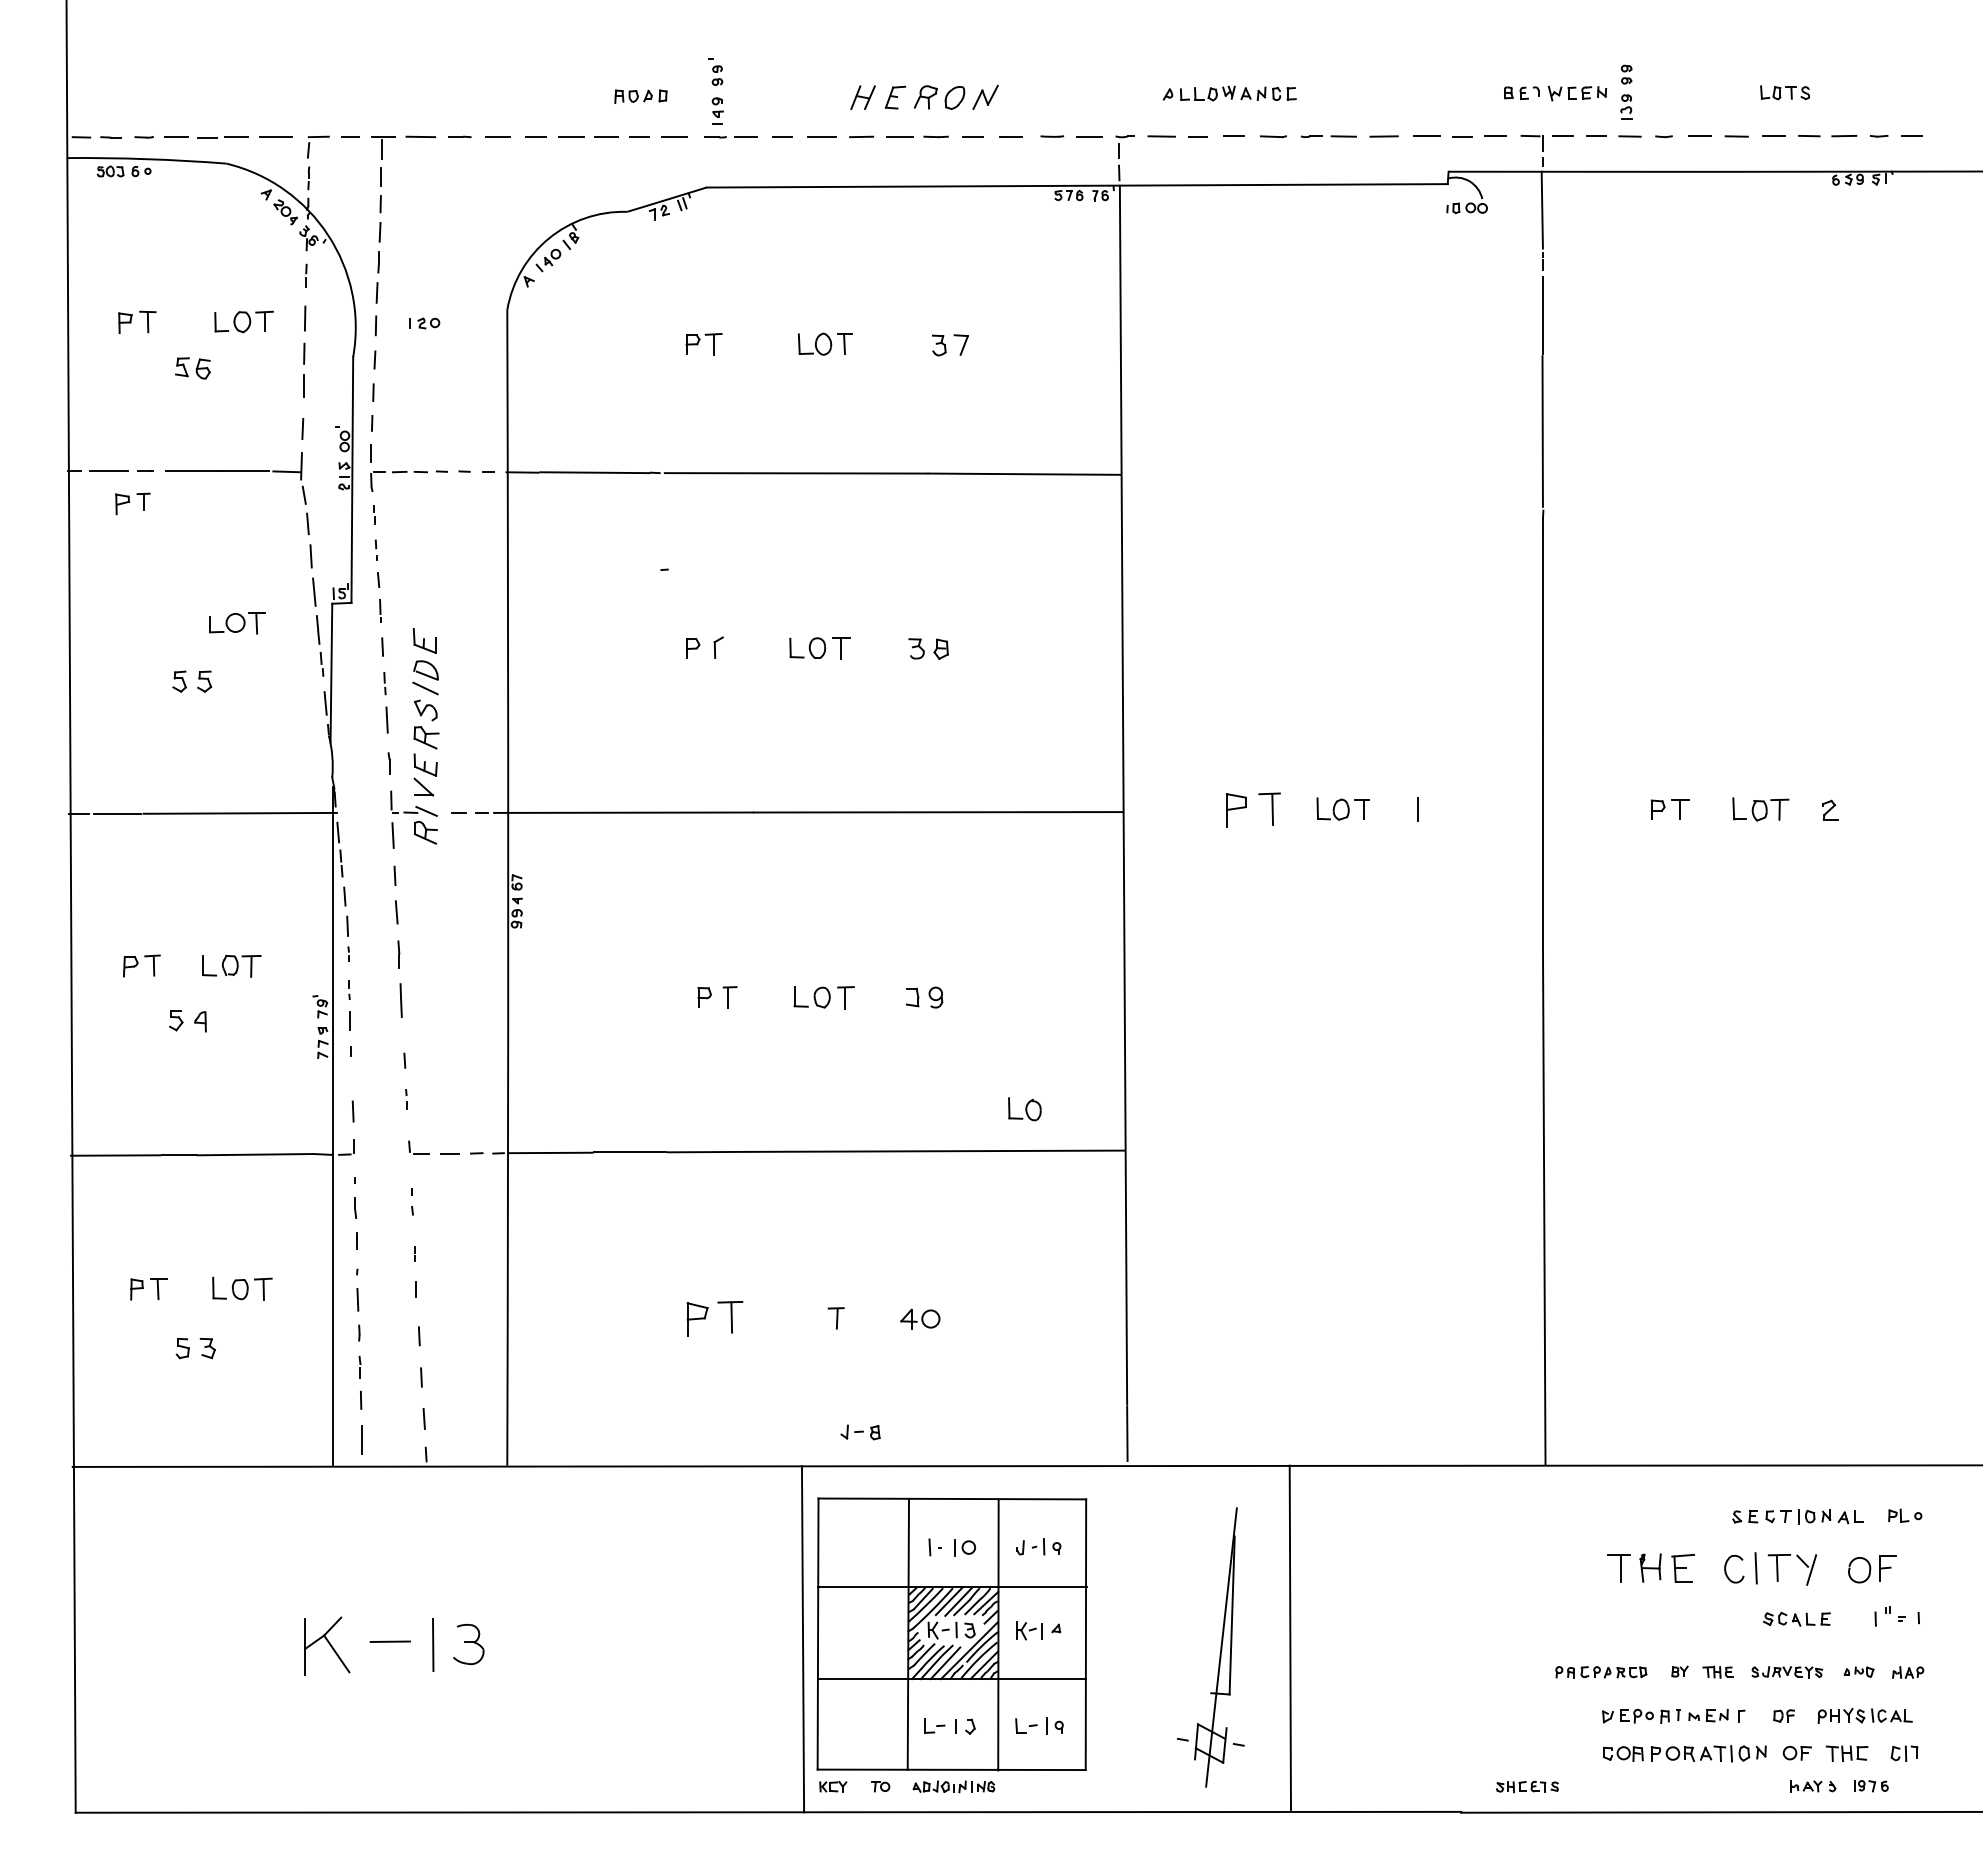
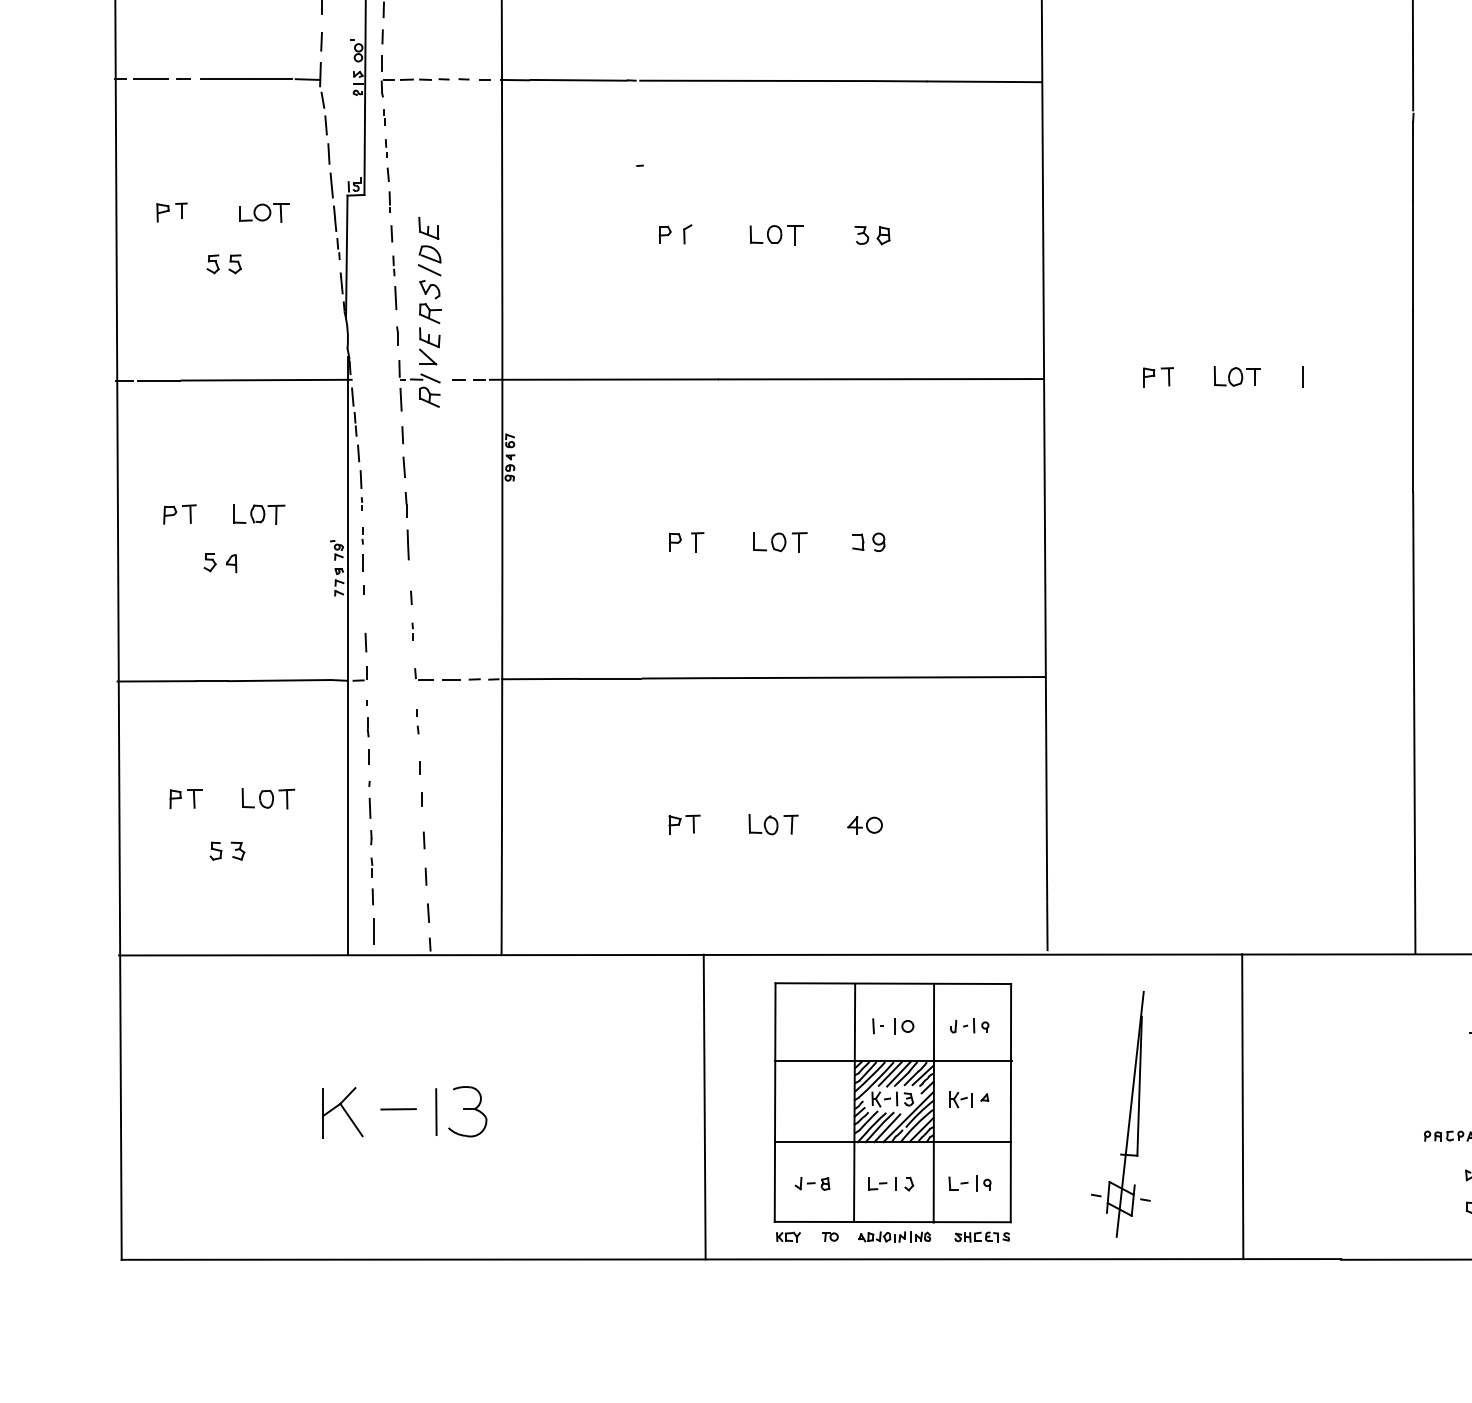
part: (132, 503) -> (171, 212), moved
part: (1253, 809) -> (1158, 376), size x0.62
part: (1024, 1109) -> (763, 824), moved
part: (715, 1318) -> (684, 824), size x0.62
part: (860, 1432) -> (812, 1183), moved
line: (1289, 1638) -> (1242, 1106), moved
line: (802, 1639) -> (704, 1107), moved
part: (468, 1644) -> (467, 1111), size x1.43
part: (1527, 1786) -> (982, 1236), moved

